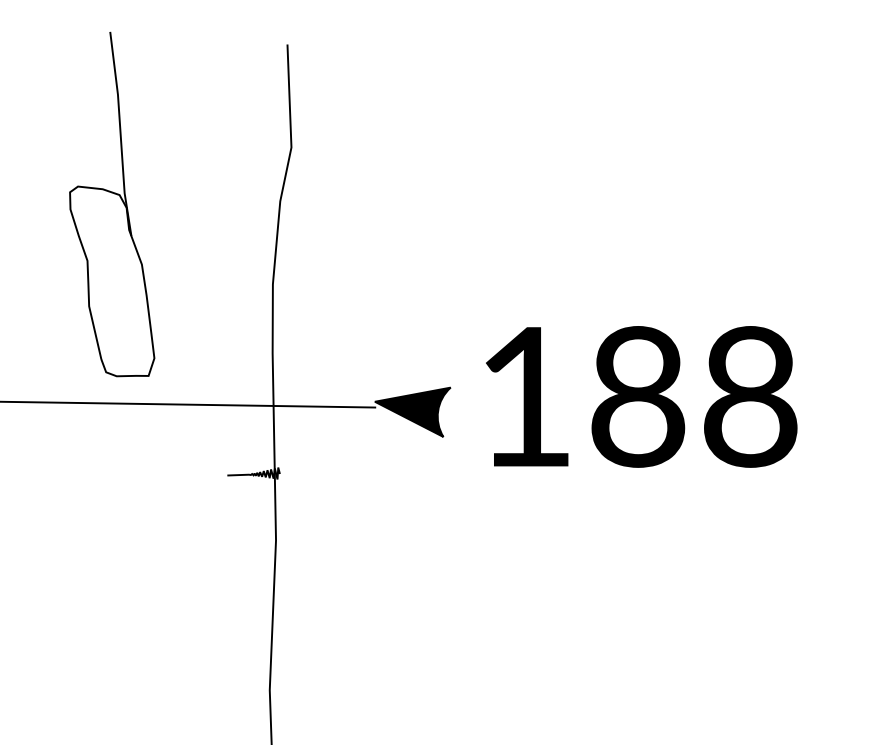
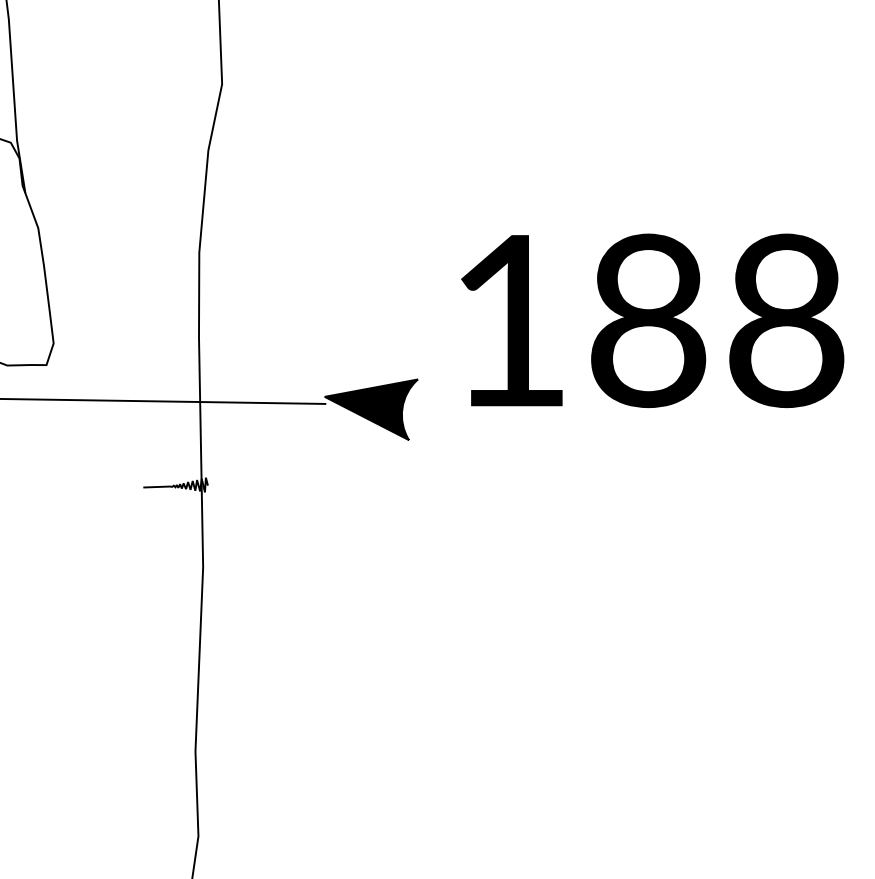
text: (641, 396) -> (652, 320), moved

